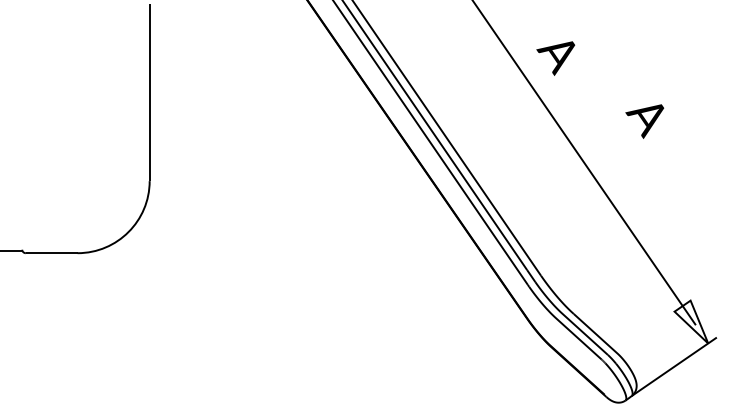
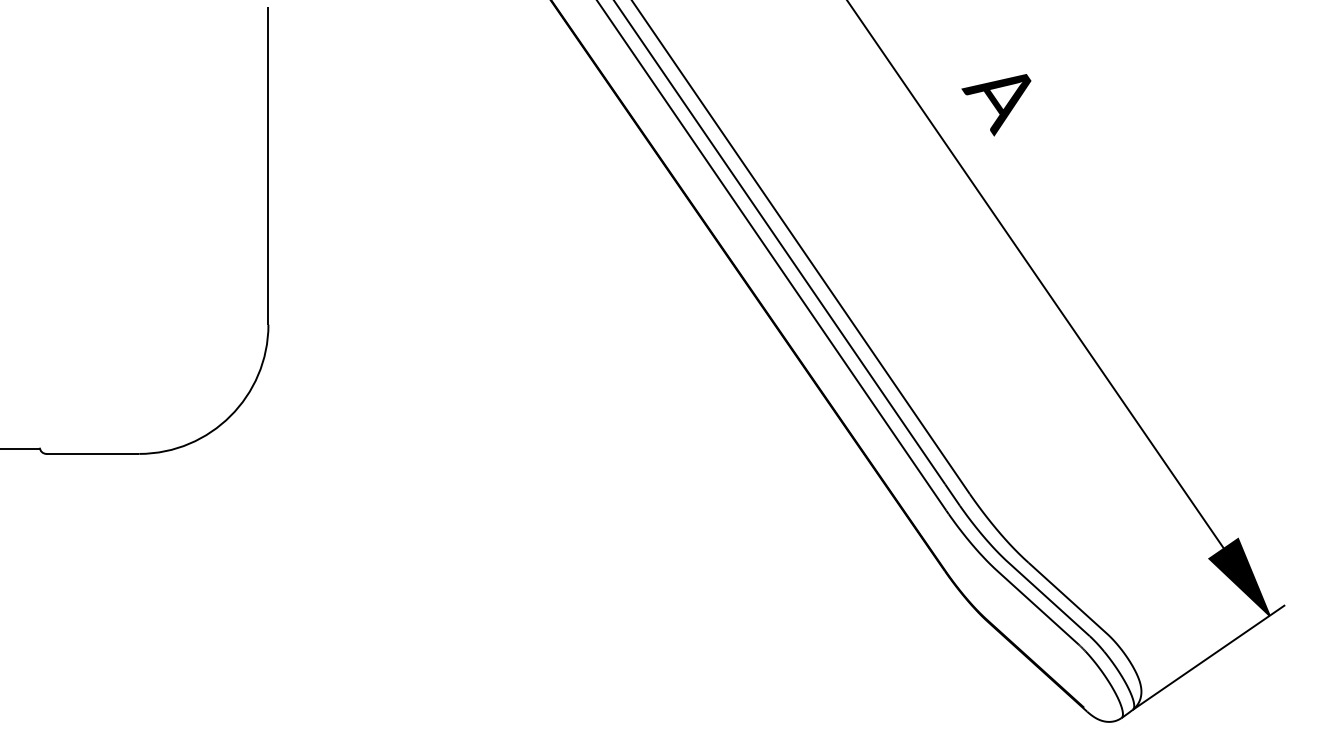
part: (644, 121) -> (1155, 217), removed
fill: (691, 321) -> (1239, 576), added

